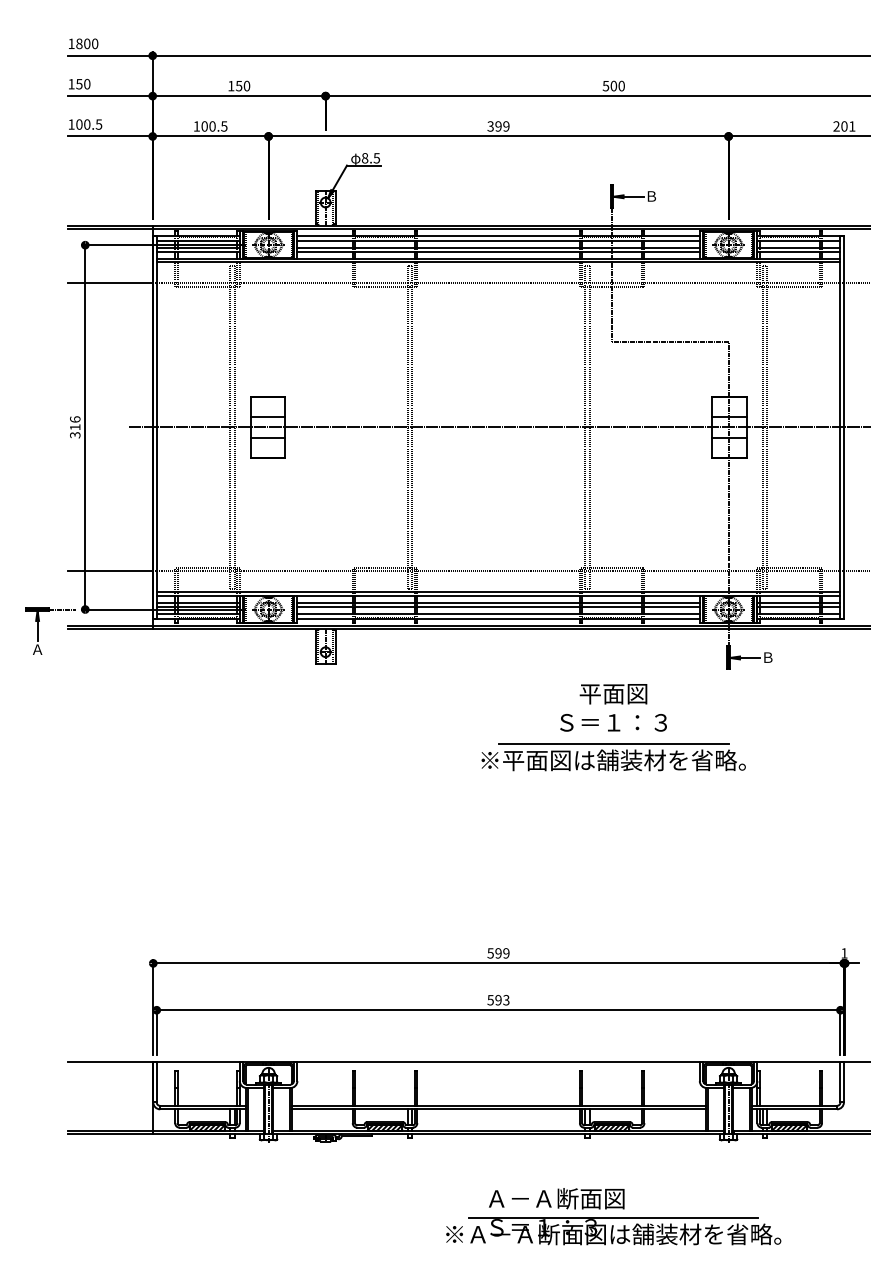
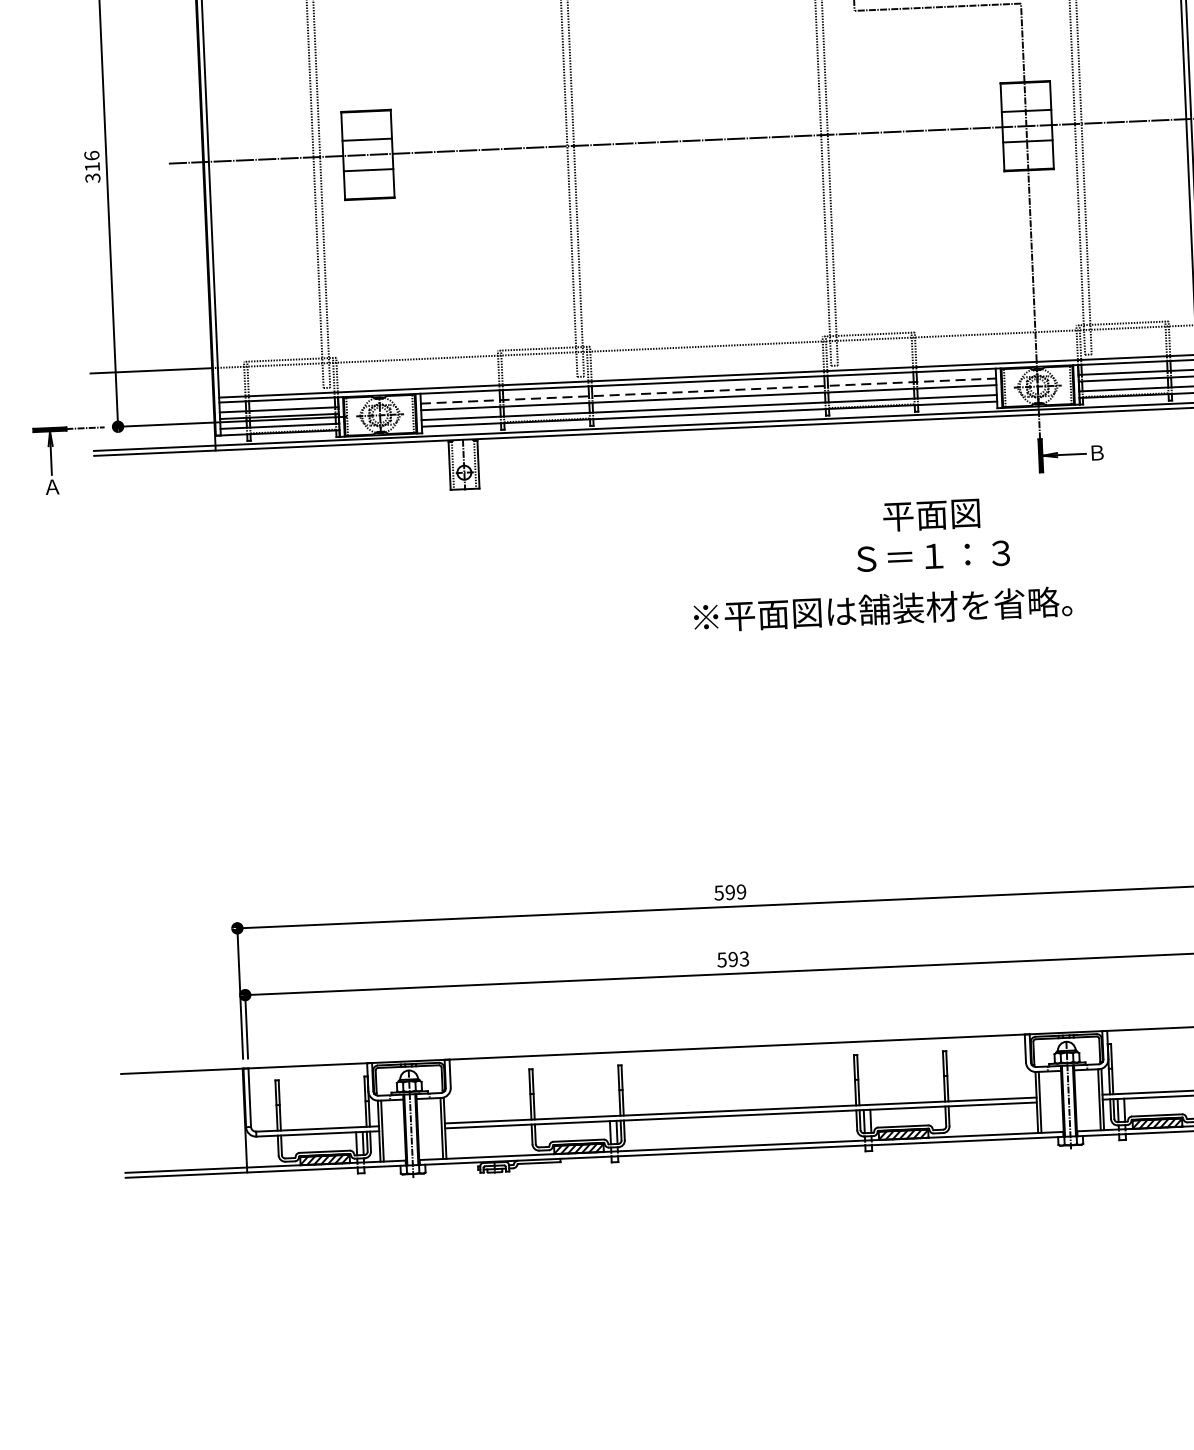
line: (499, 602) -> (709, 390), solid -> dashed
text: (613, 707) -> (932, 534), moved
line: (613, 744) -> (881, 586), removed
part: (613, 1216) -> (911, 1261), removed

